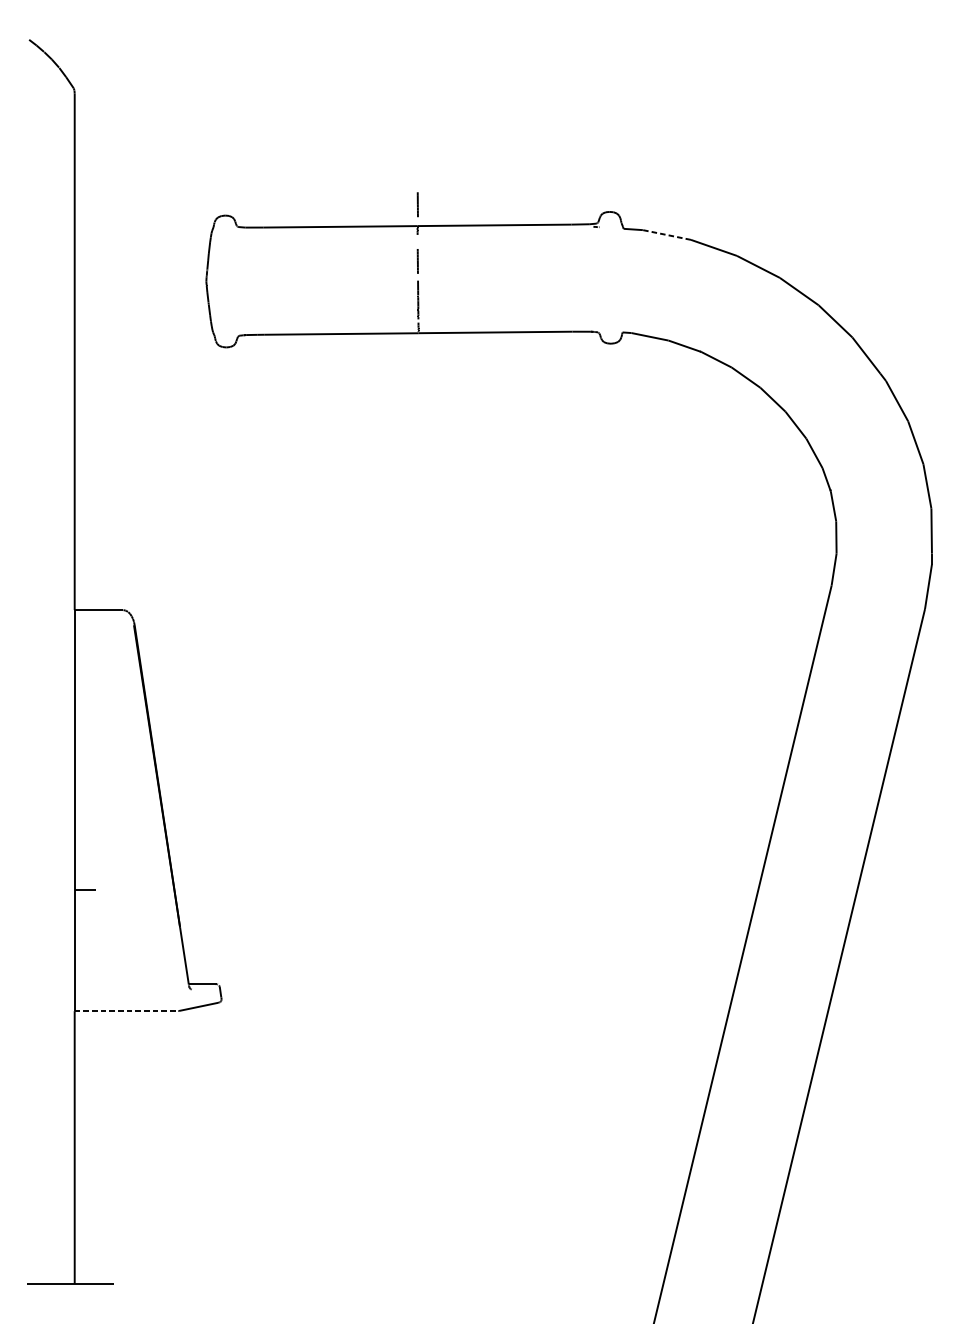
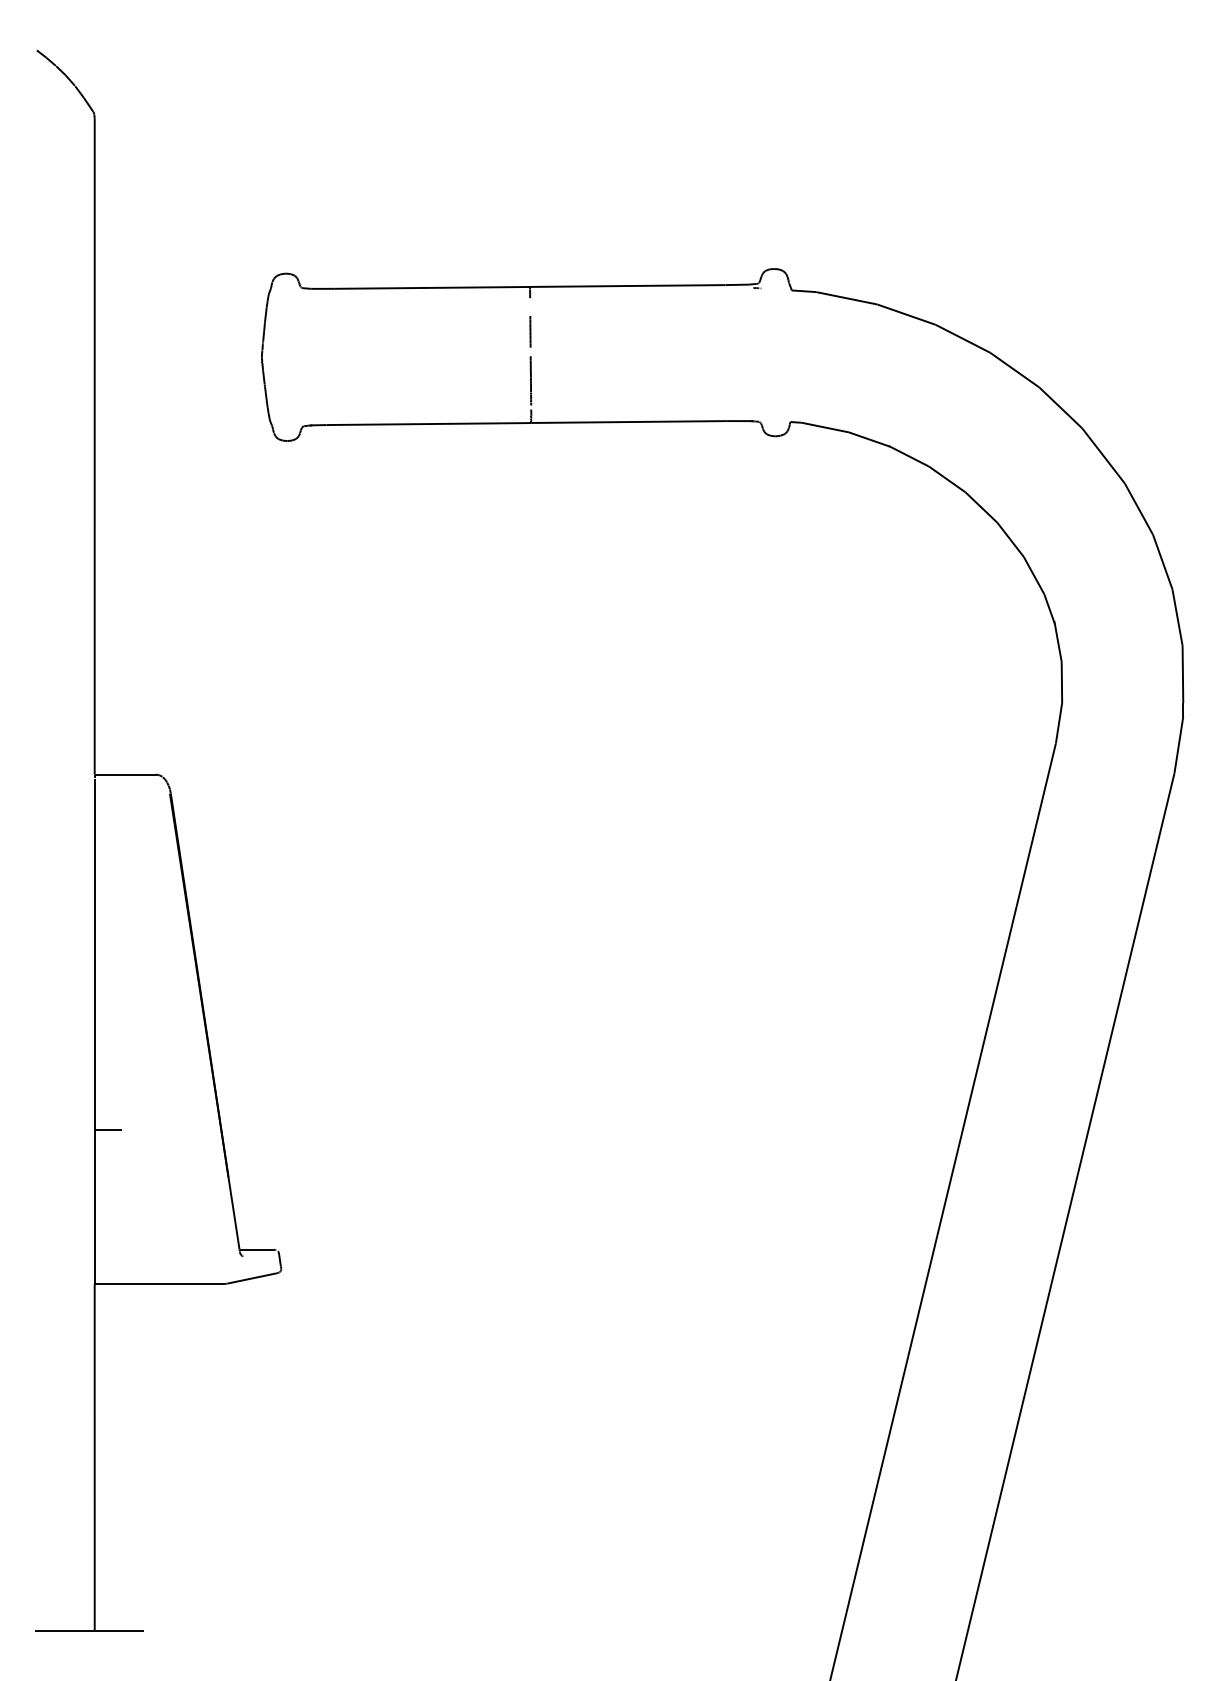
line: (417, 204) -> (530, 259), removed
line: (666, 235) -> (846, 298), dashed -> solid
line: (126, 1010) -> (160, 1283), dashed -> solid

